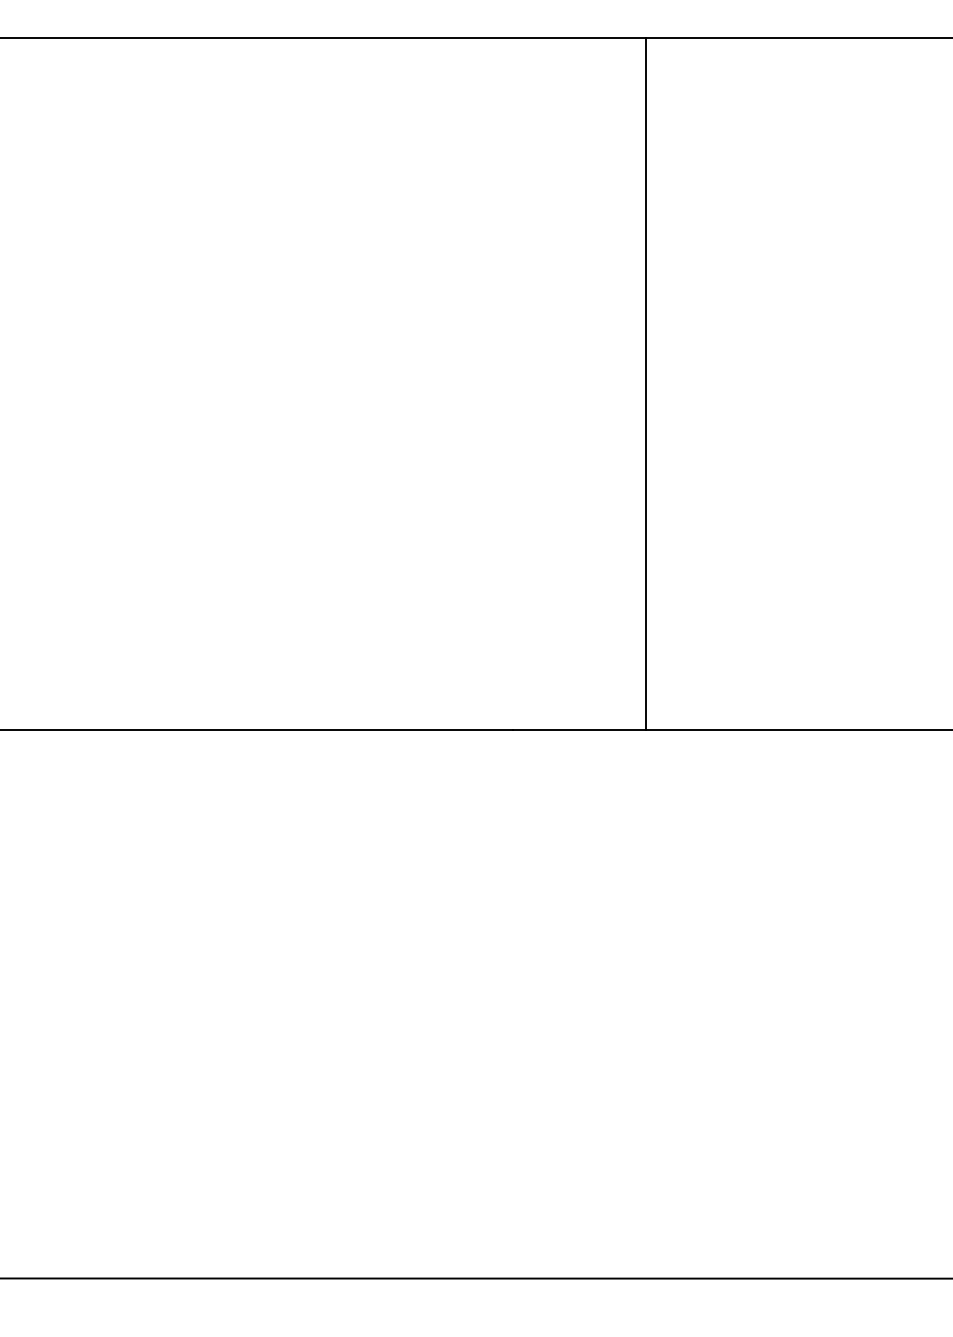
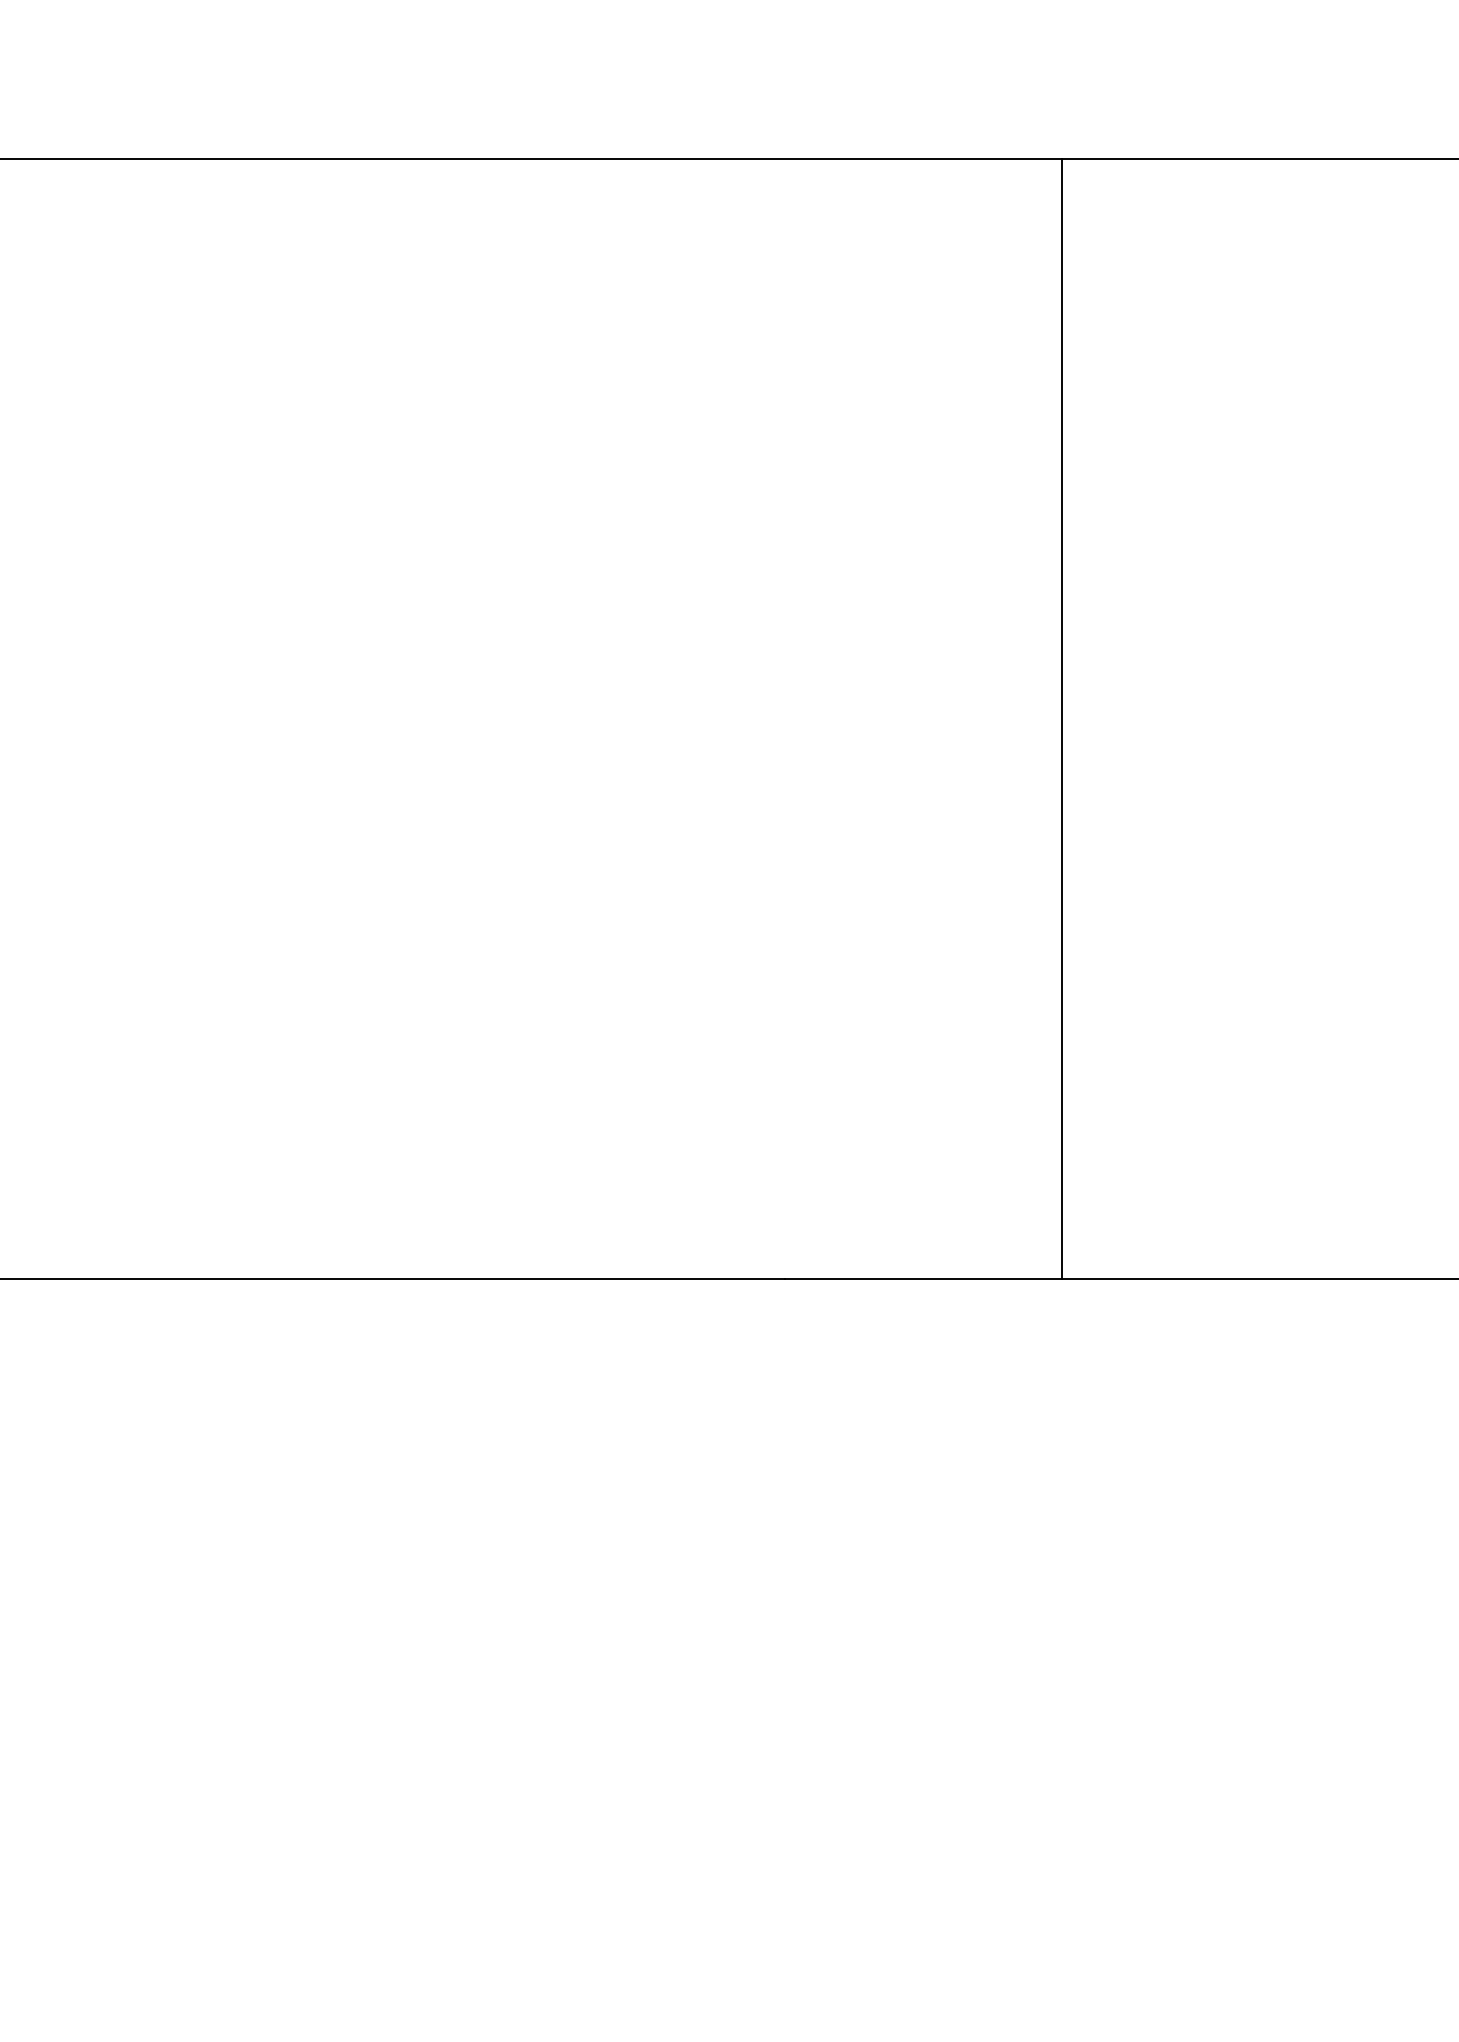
line: (646, 384) -> (1061, 719), moved

